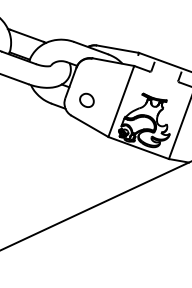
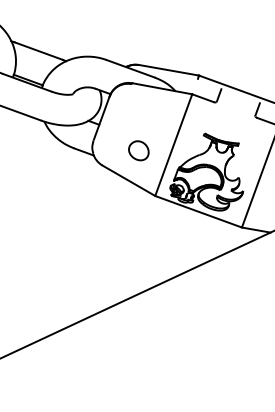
part: (86, 99) -> (138, 149), moved

